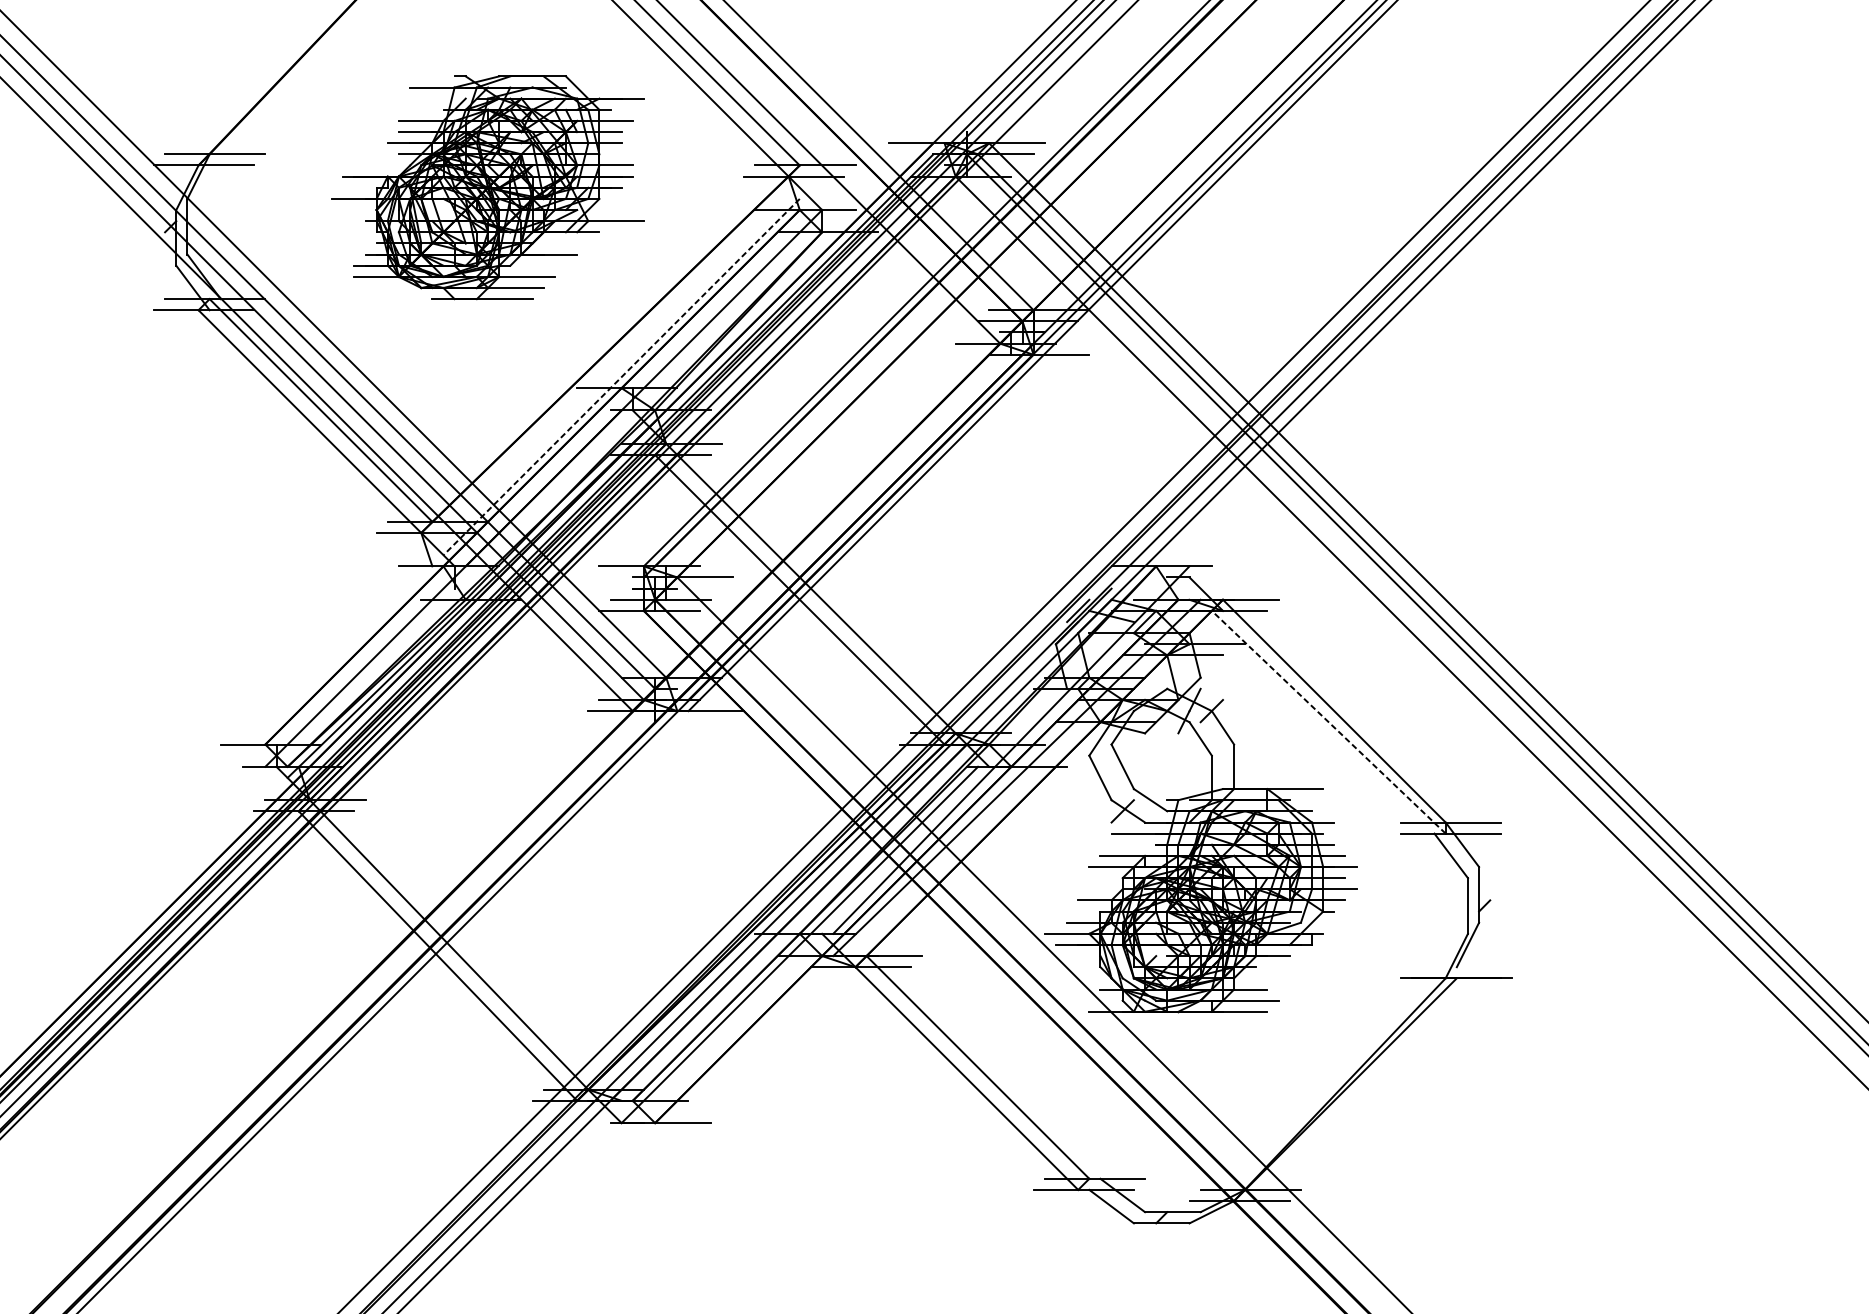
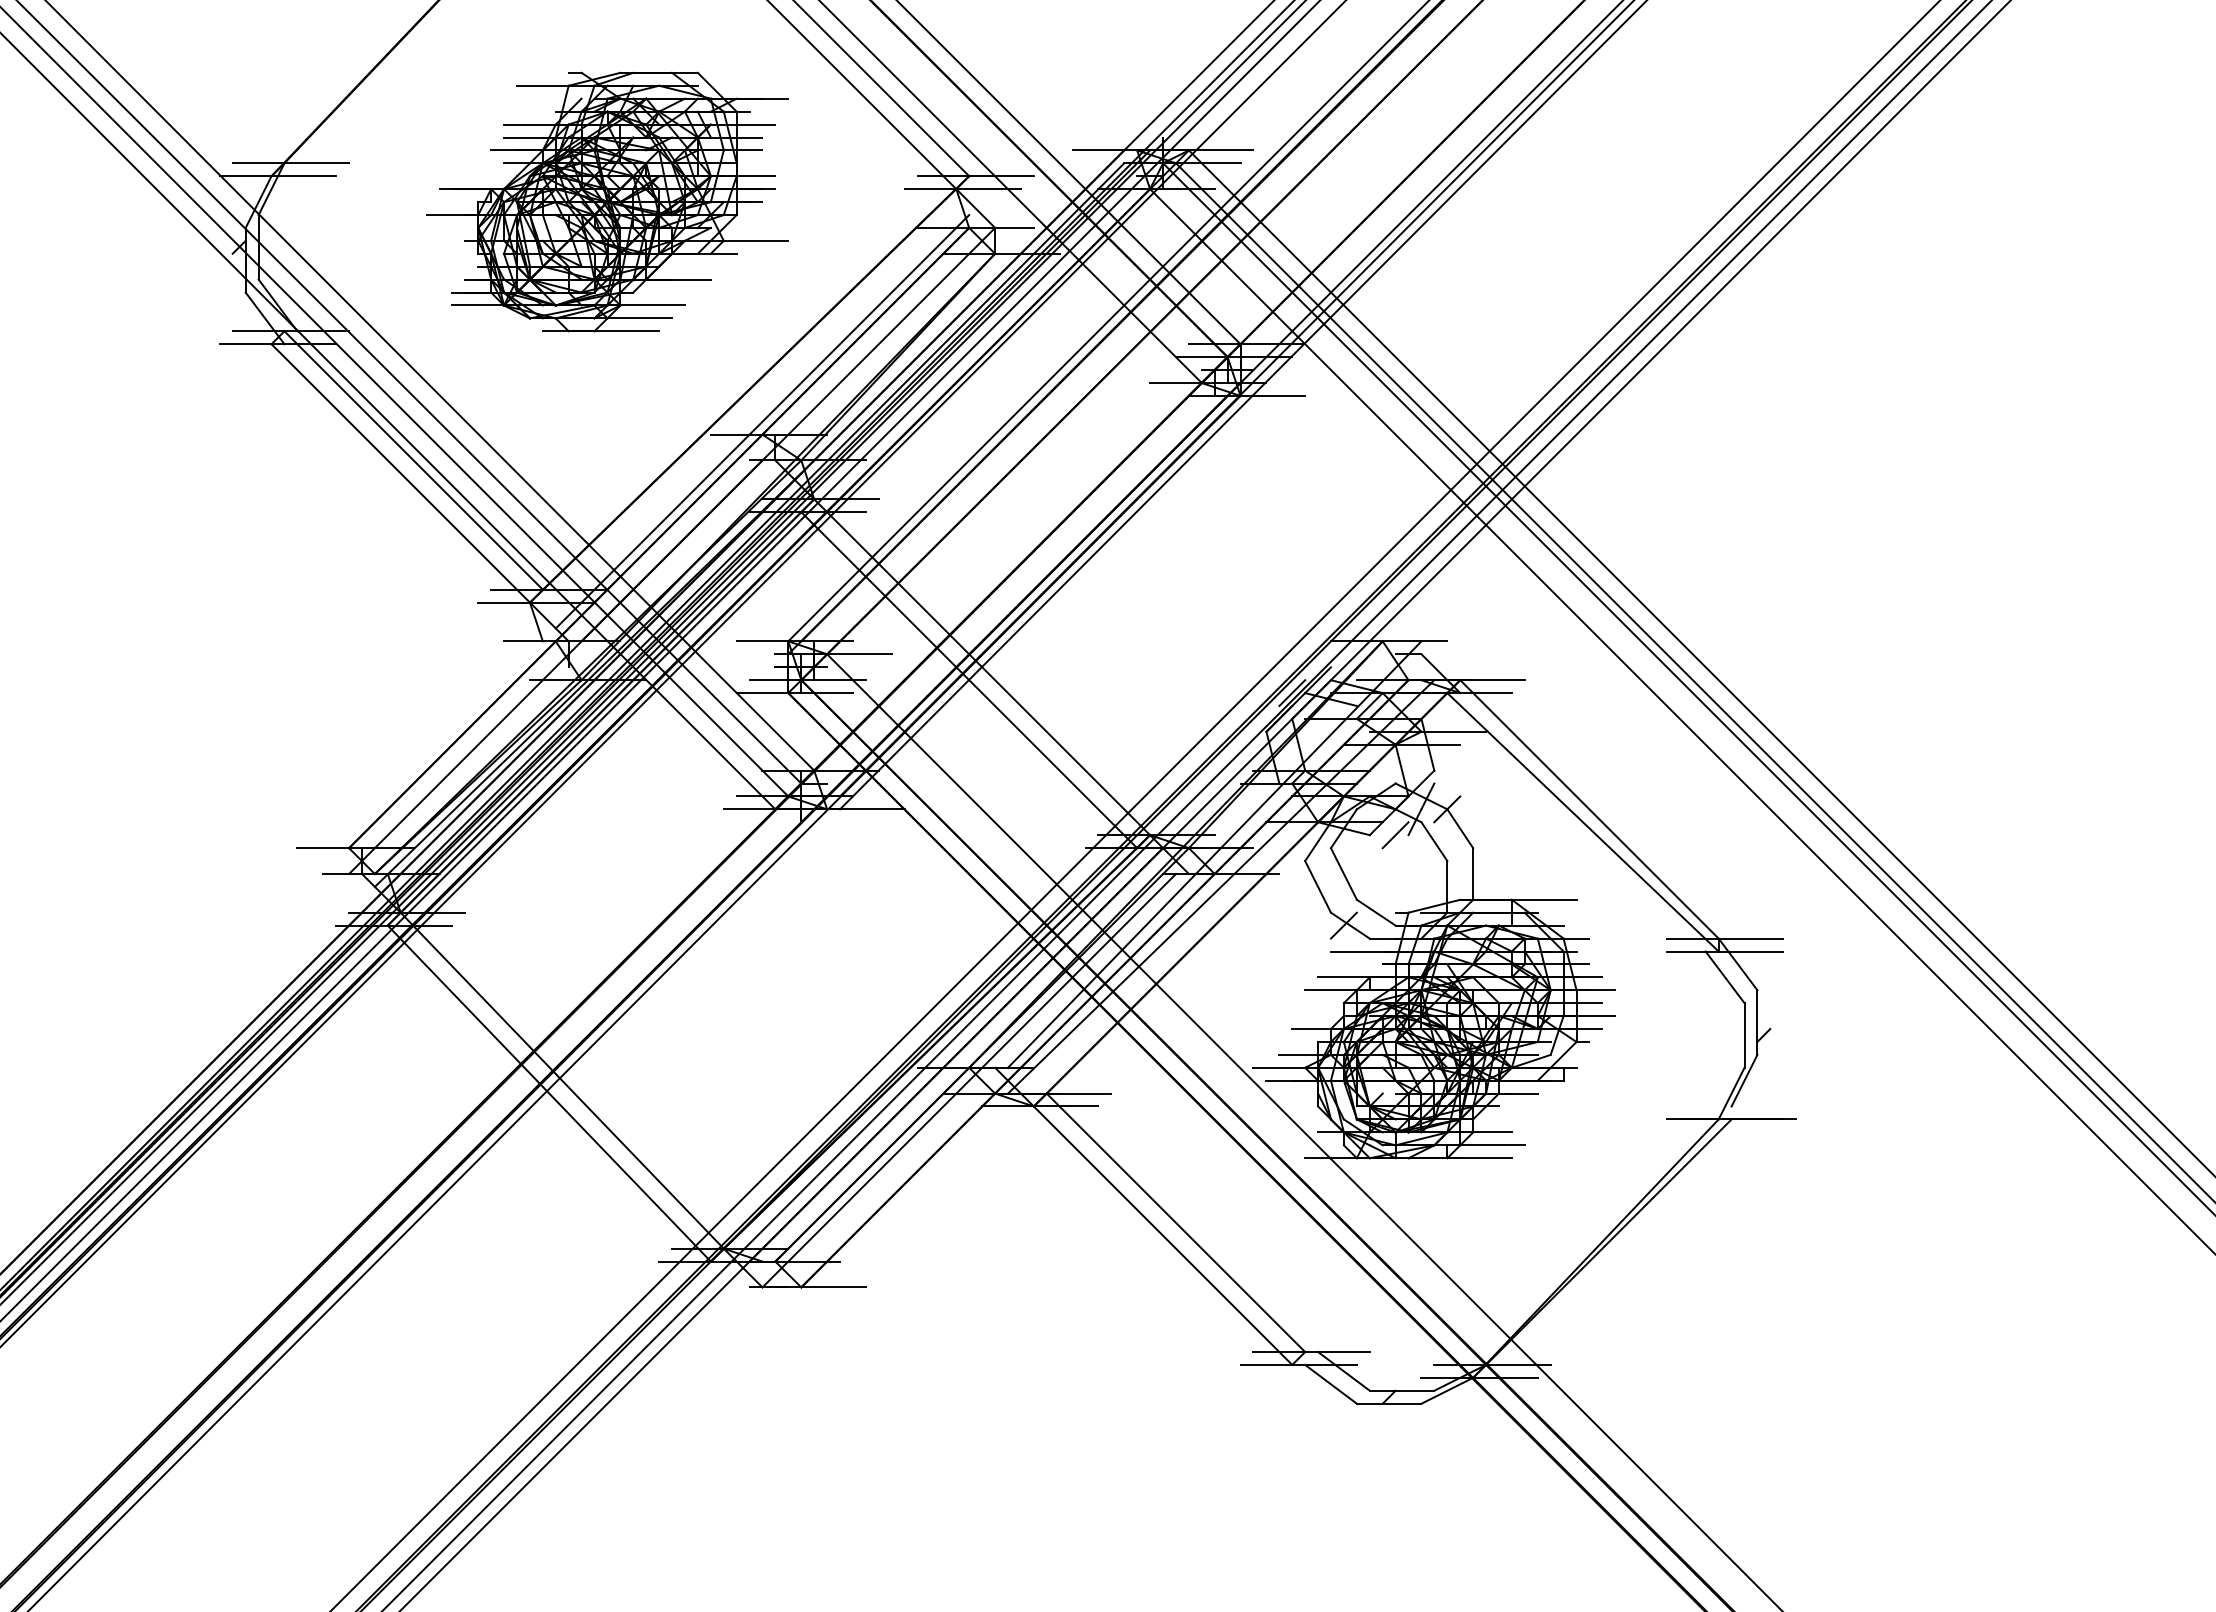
line: (621, 377) -> (762, 422), dashed -> solid
line: (1328, 721) -> (1582, 821), dashed -> solid
line: (1167, 733) -> (1395, 835), added

